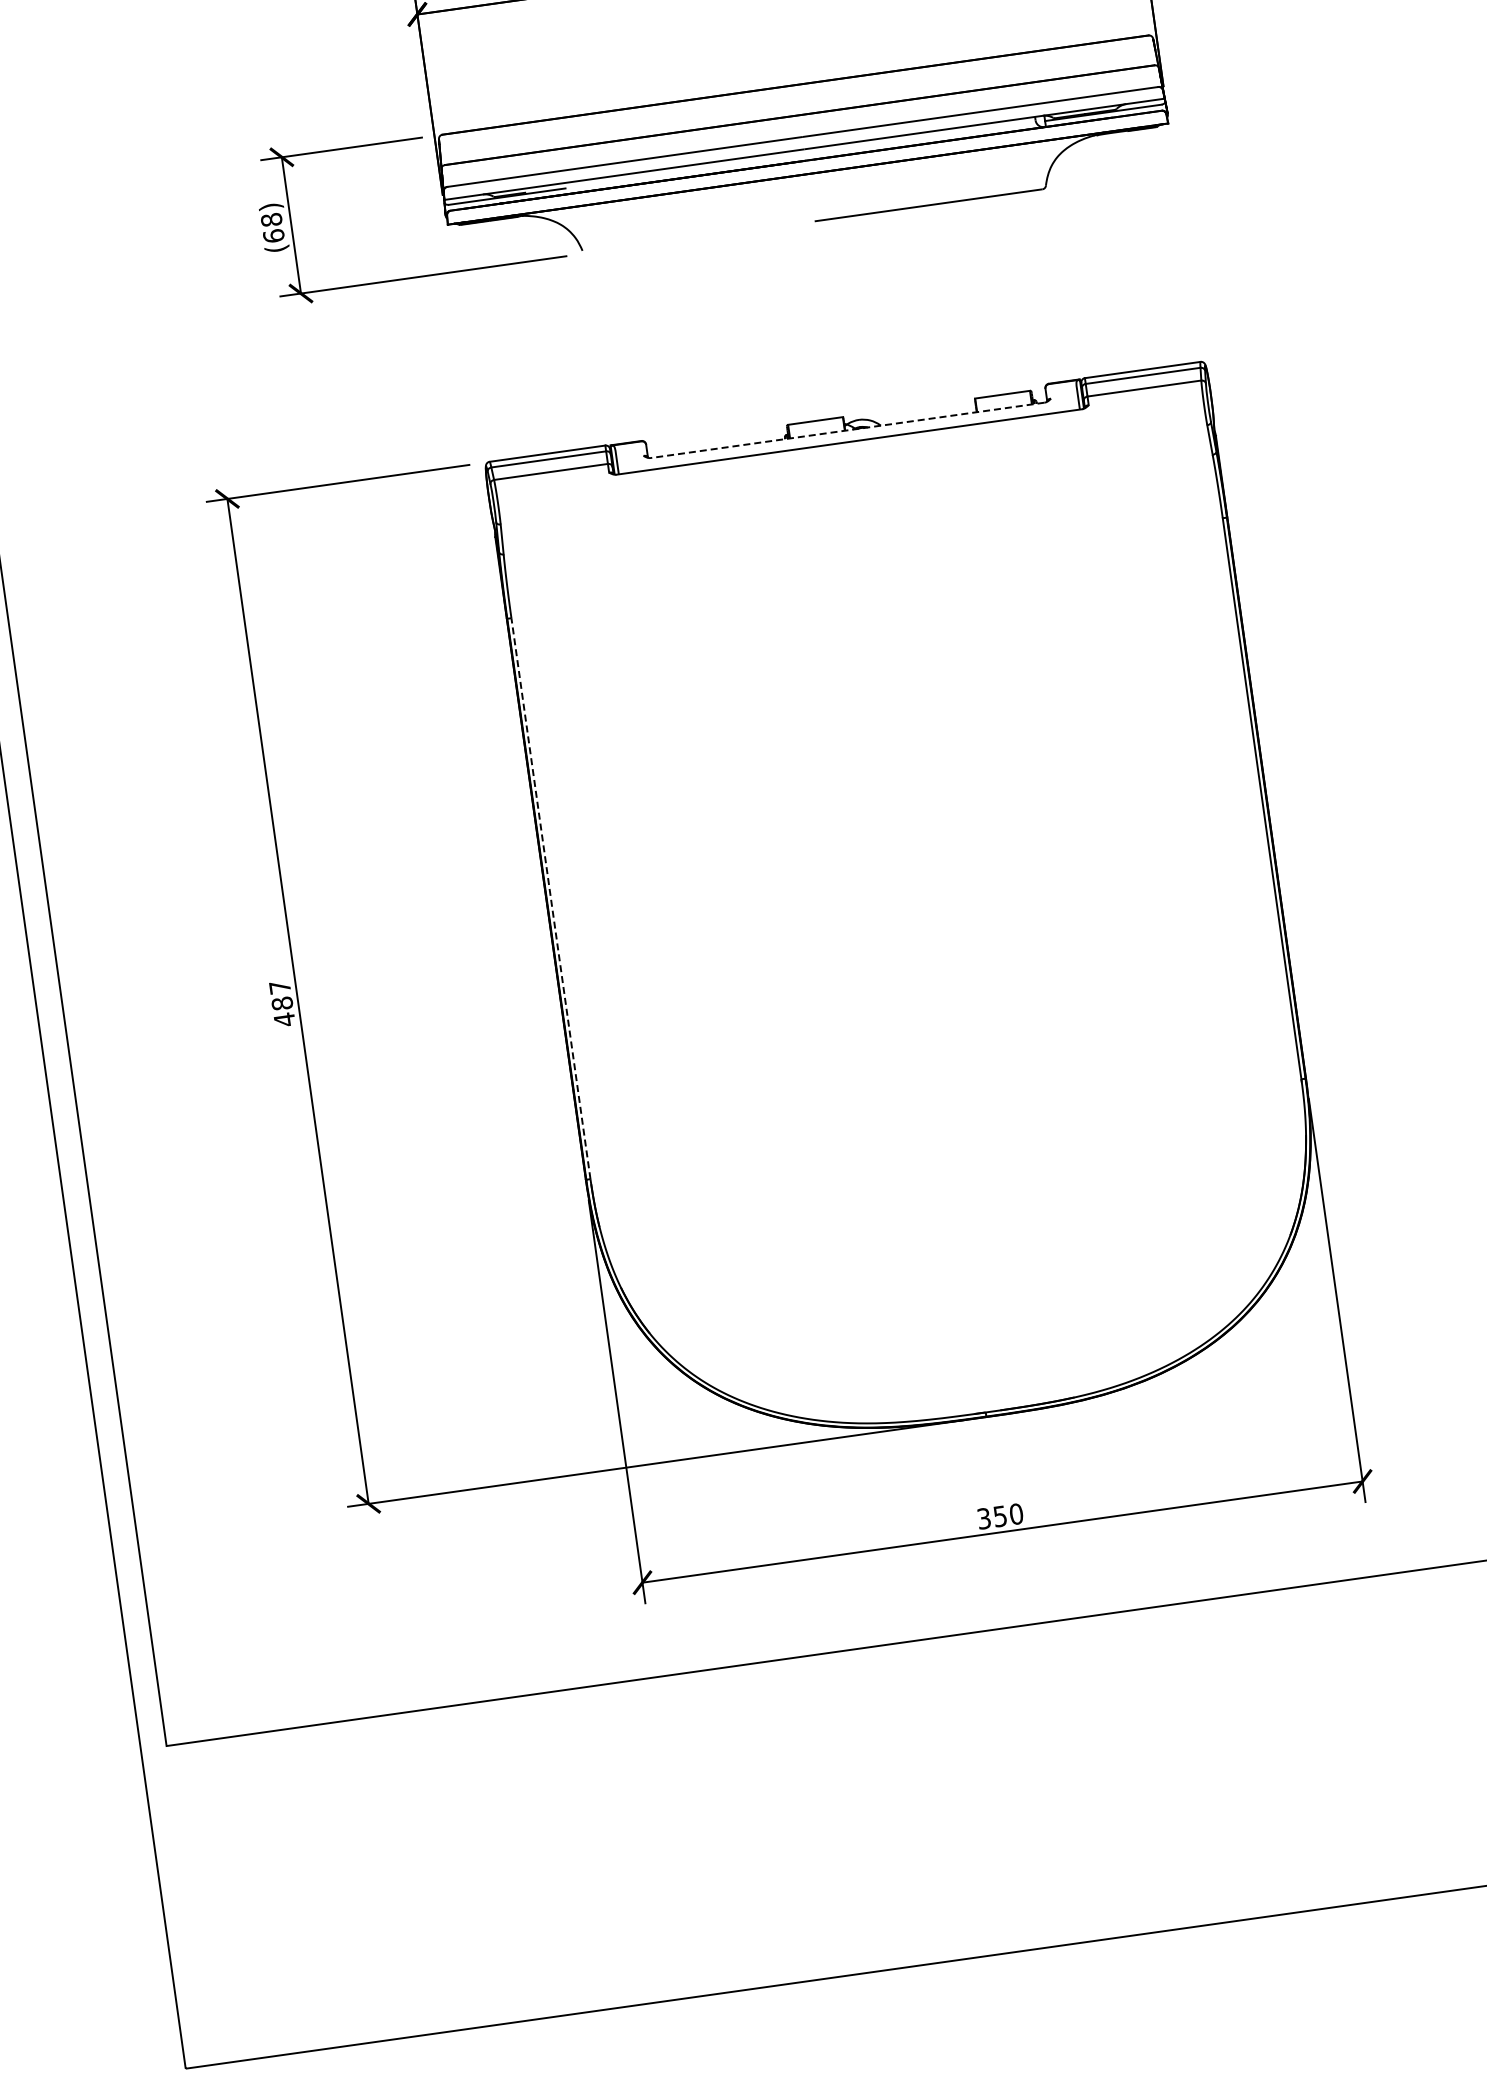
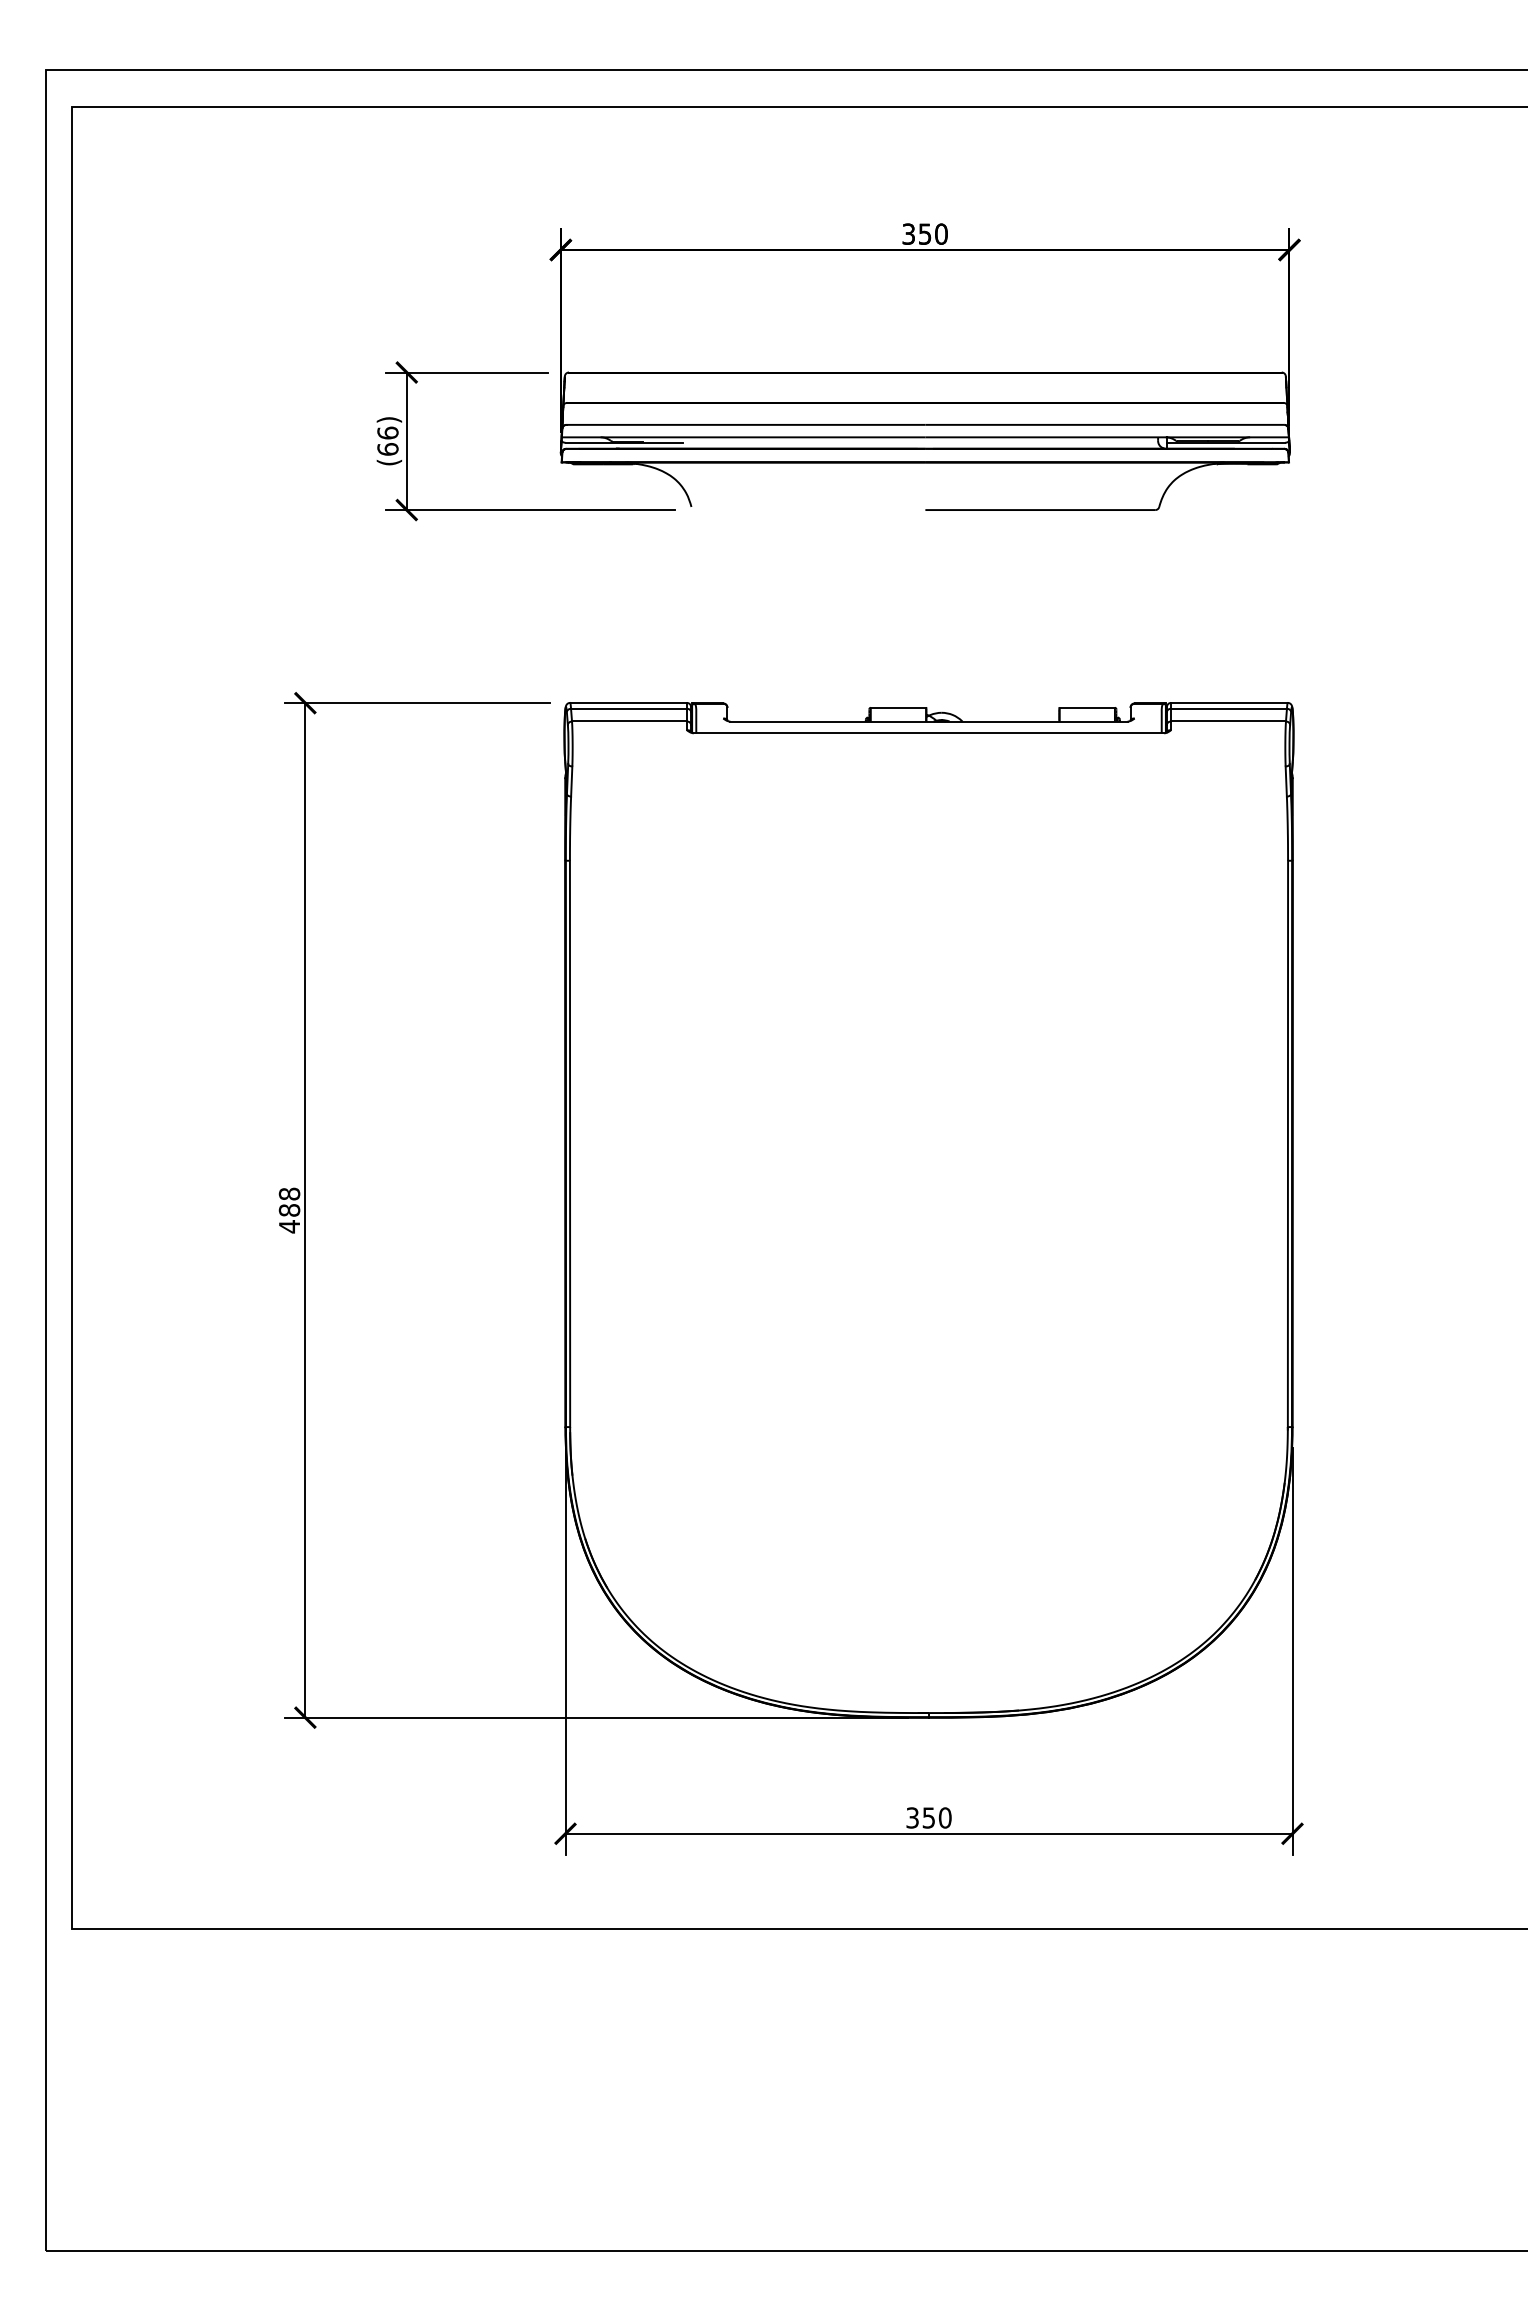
text: (271, 219) -> (387, 432), (68) -> (66)
line: (848, 430) -> (929, 721), dashed -> solid
line: (551, 898) -> (570, 1143), dashed -> solid
text: (279, 986) -> (289, 1193), 487 -> 488

